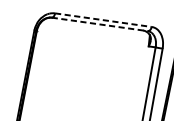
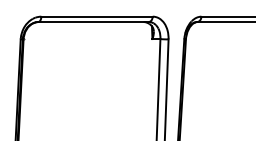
line: (103, 20) -> (97, 16), dashed -> solid
line: (100, 24) -> (94, 22), dashed -> solid

